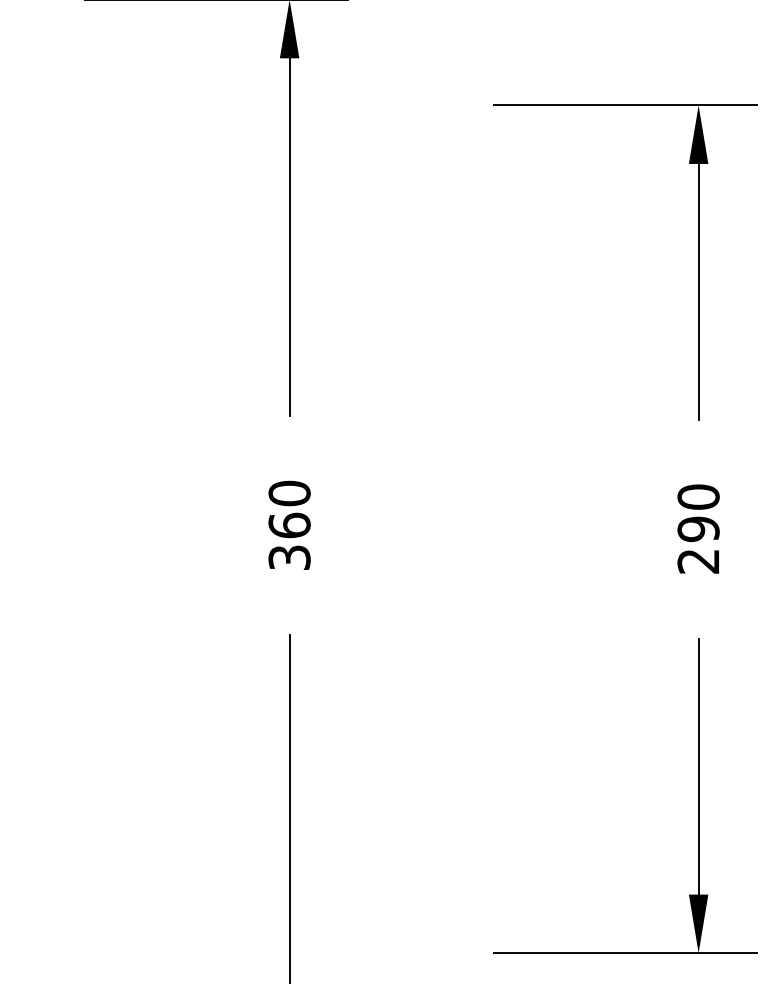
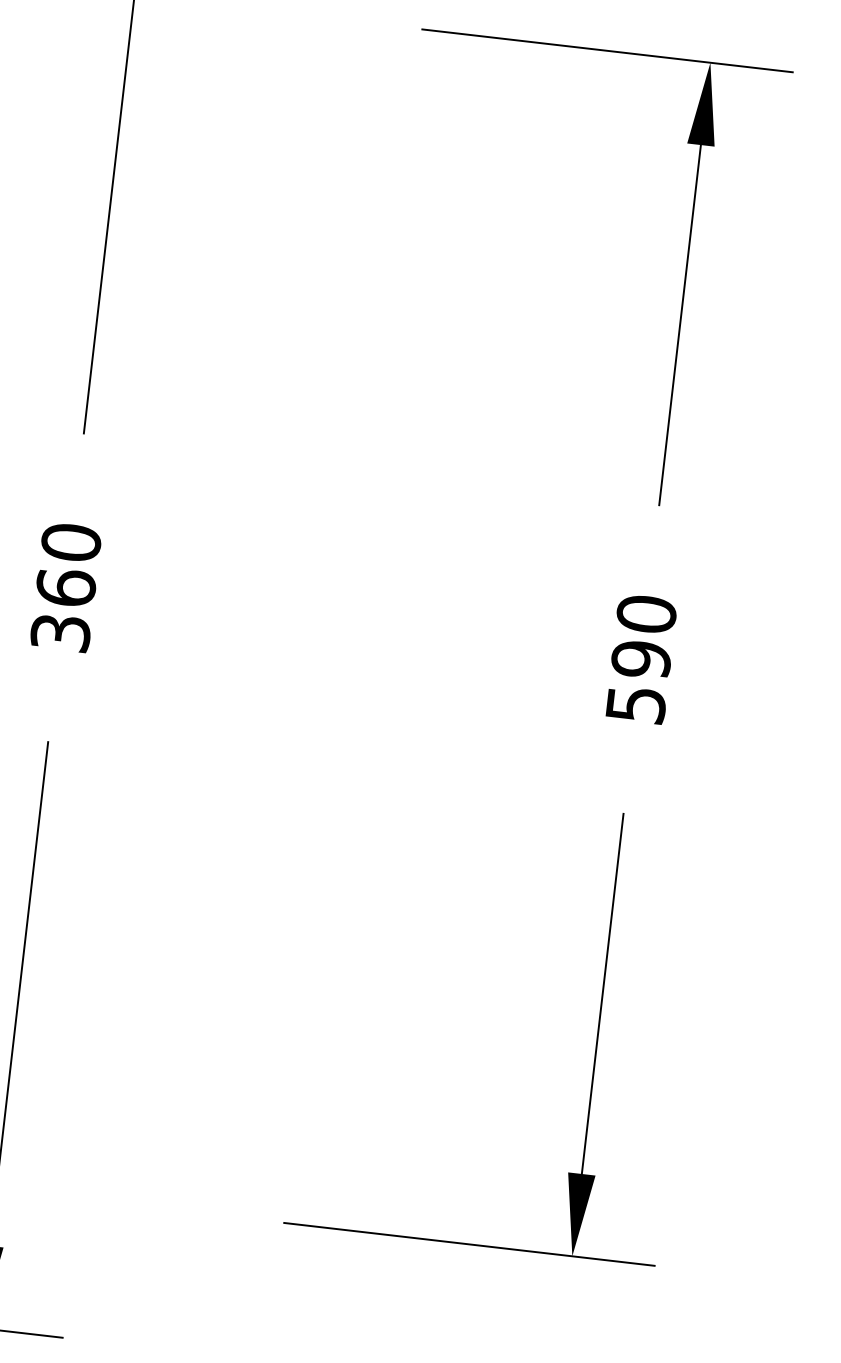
text: (698, 561) -> (635, 704), 290 -> 590

